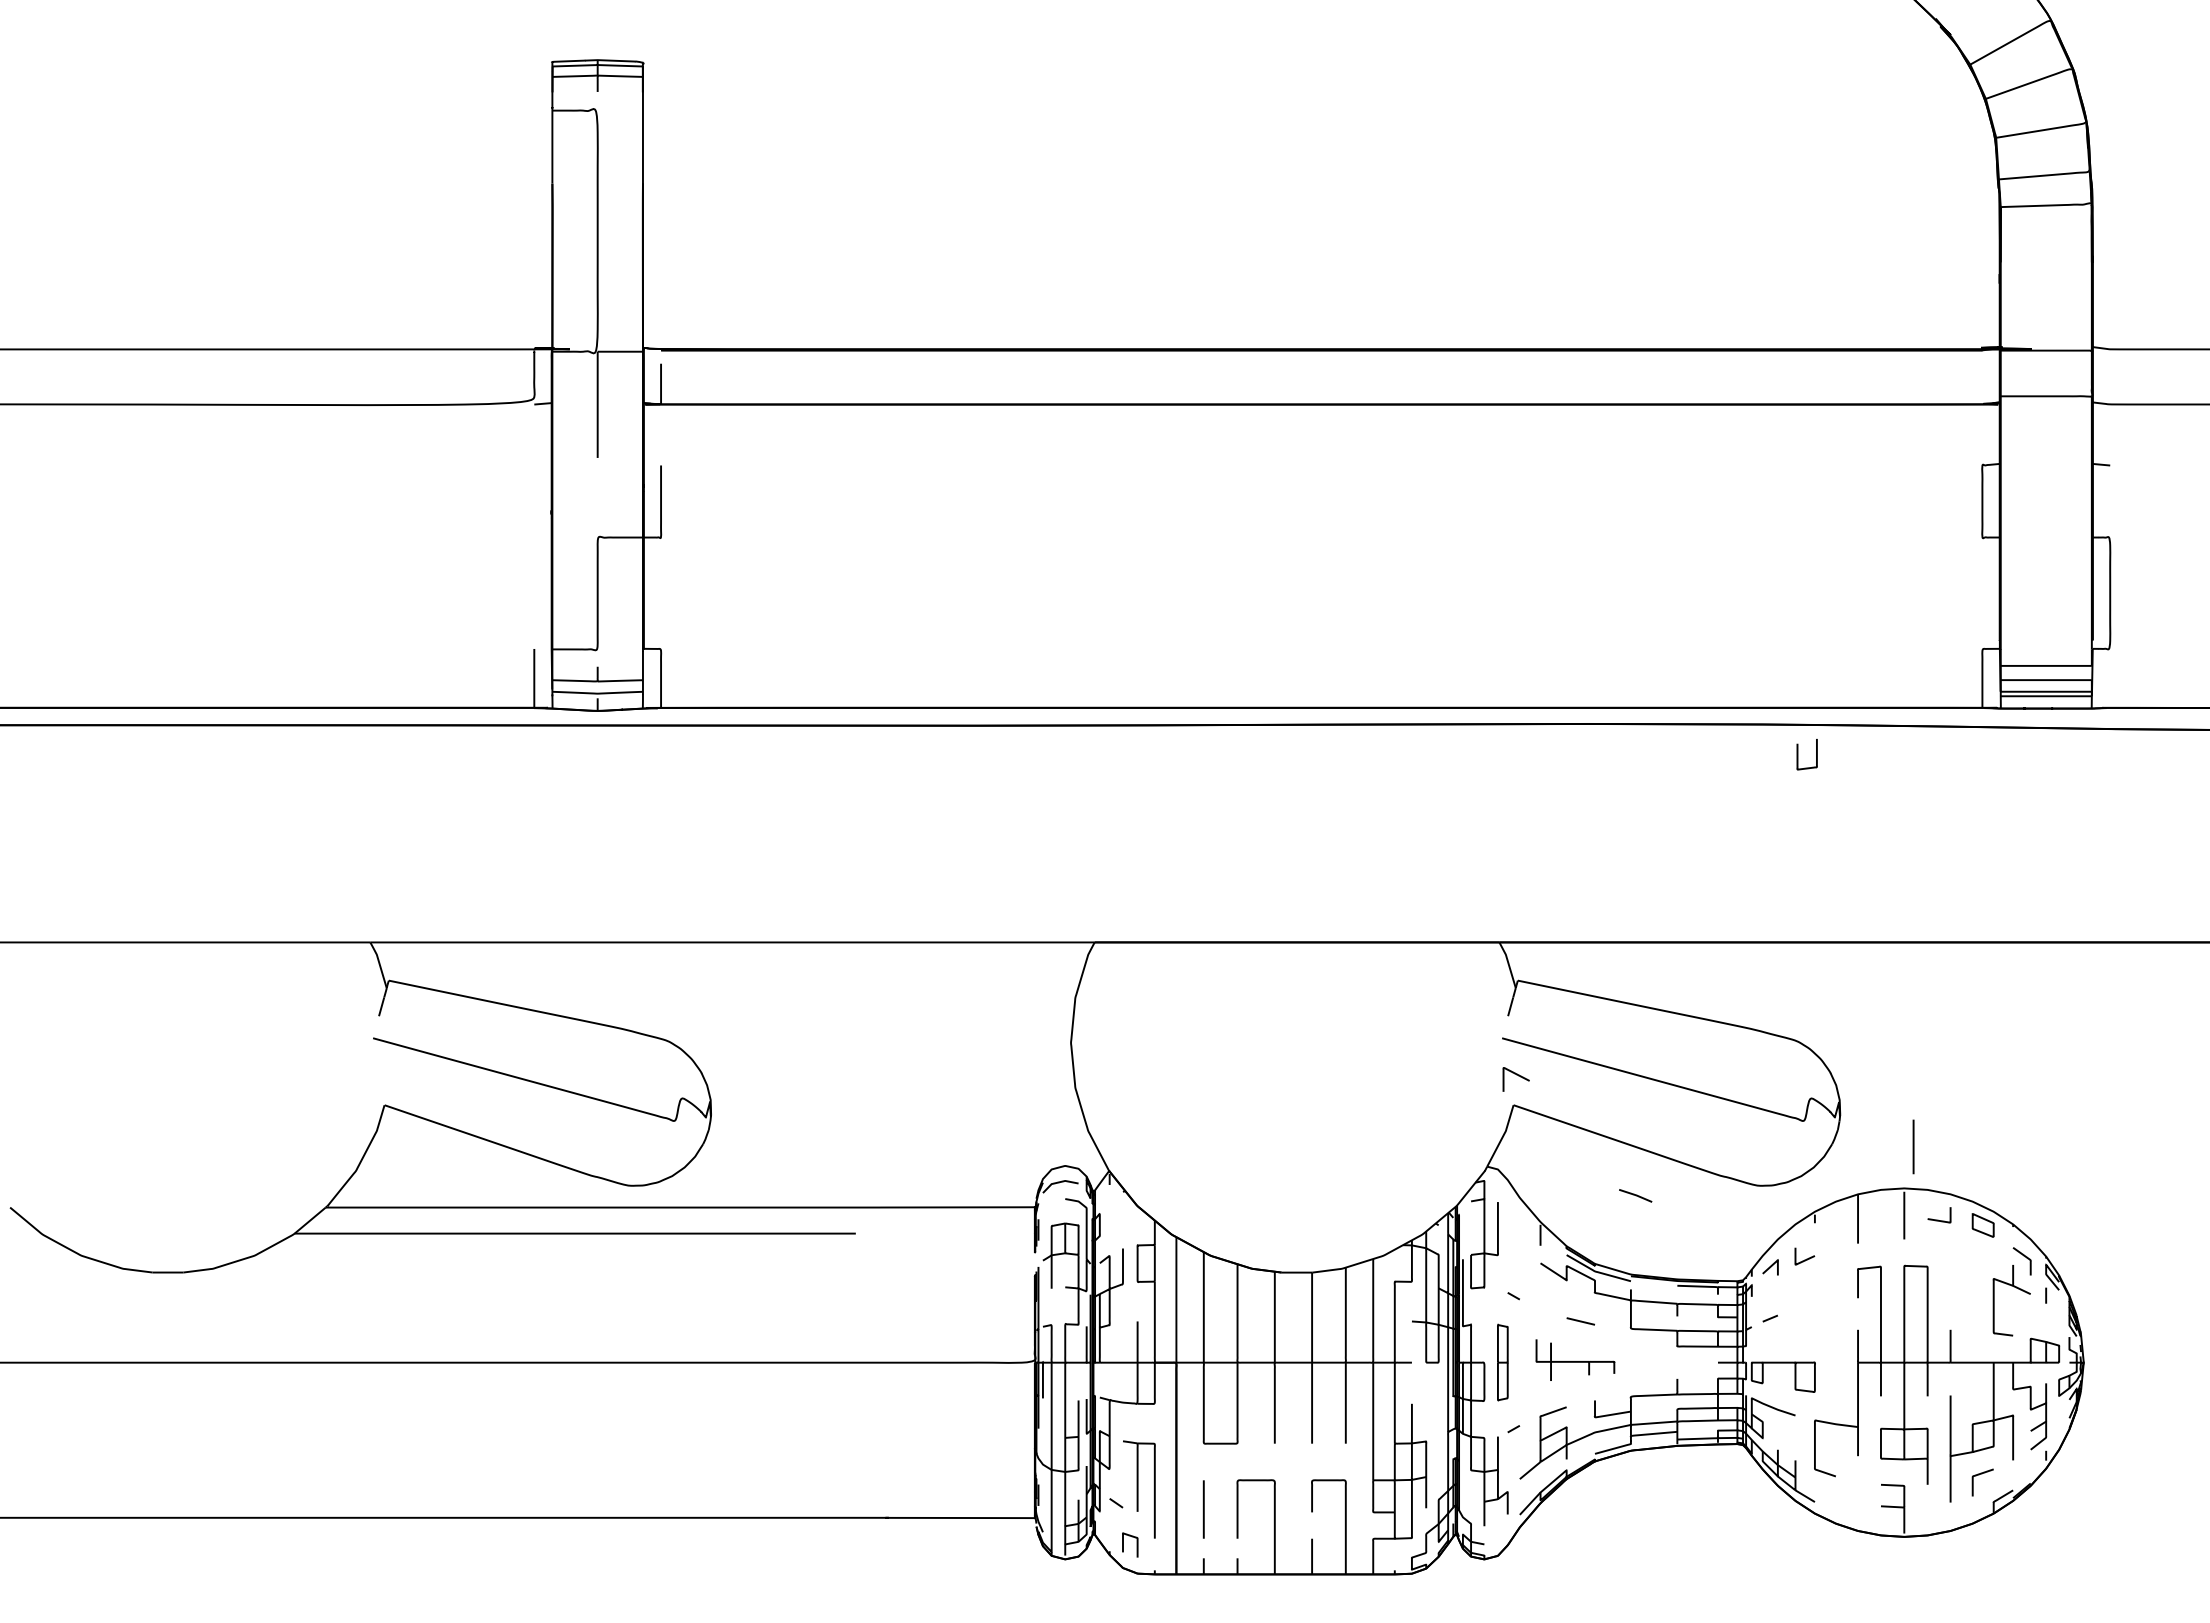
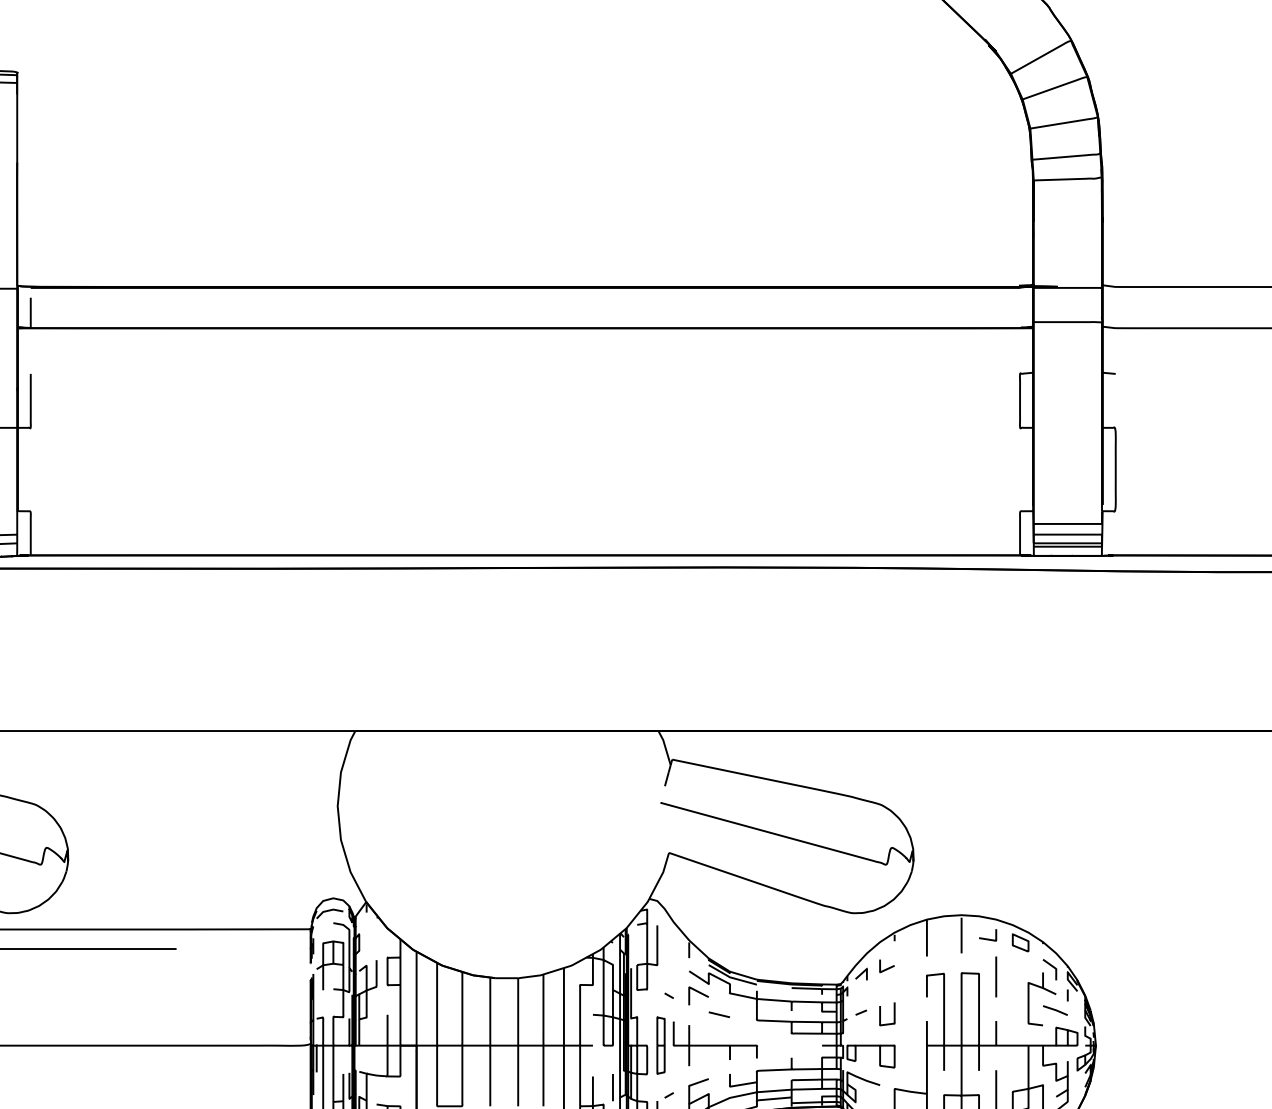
curve: (1798, 754) -> (880, 1014), moved
curve: (1516, 1075) -> (698, 993), moved
line: (1913, 1146) -> (996, 976), moved
line: (1635, 1195) -> (1055, 1010), moved
part: (1575, 1359) -> (715, 1043), size x1.43
line: (1438, 1418) -> (612, 1087), added

